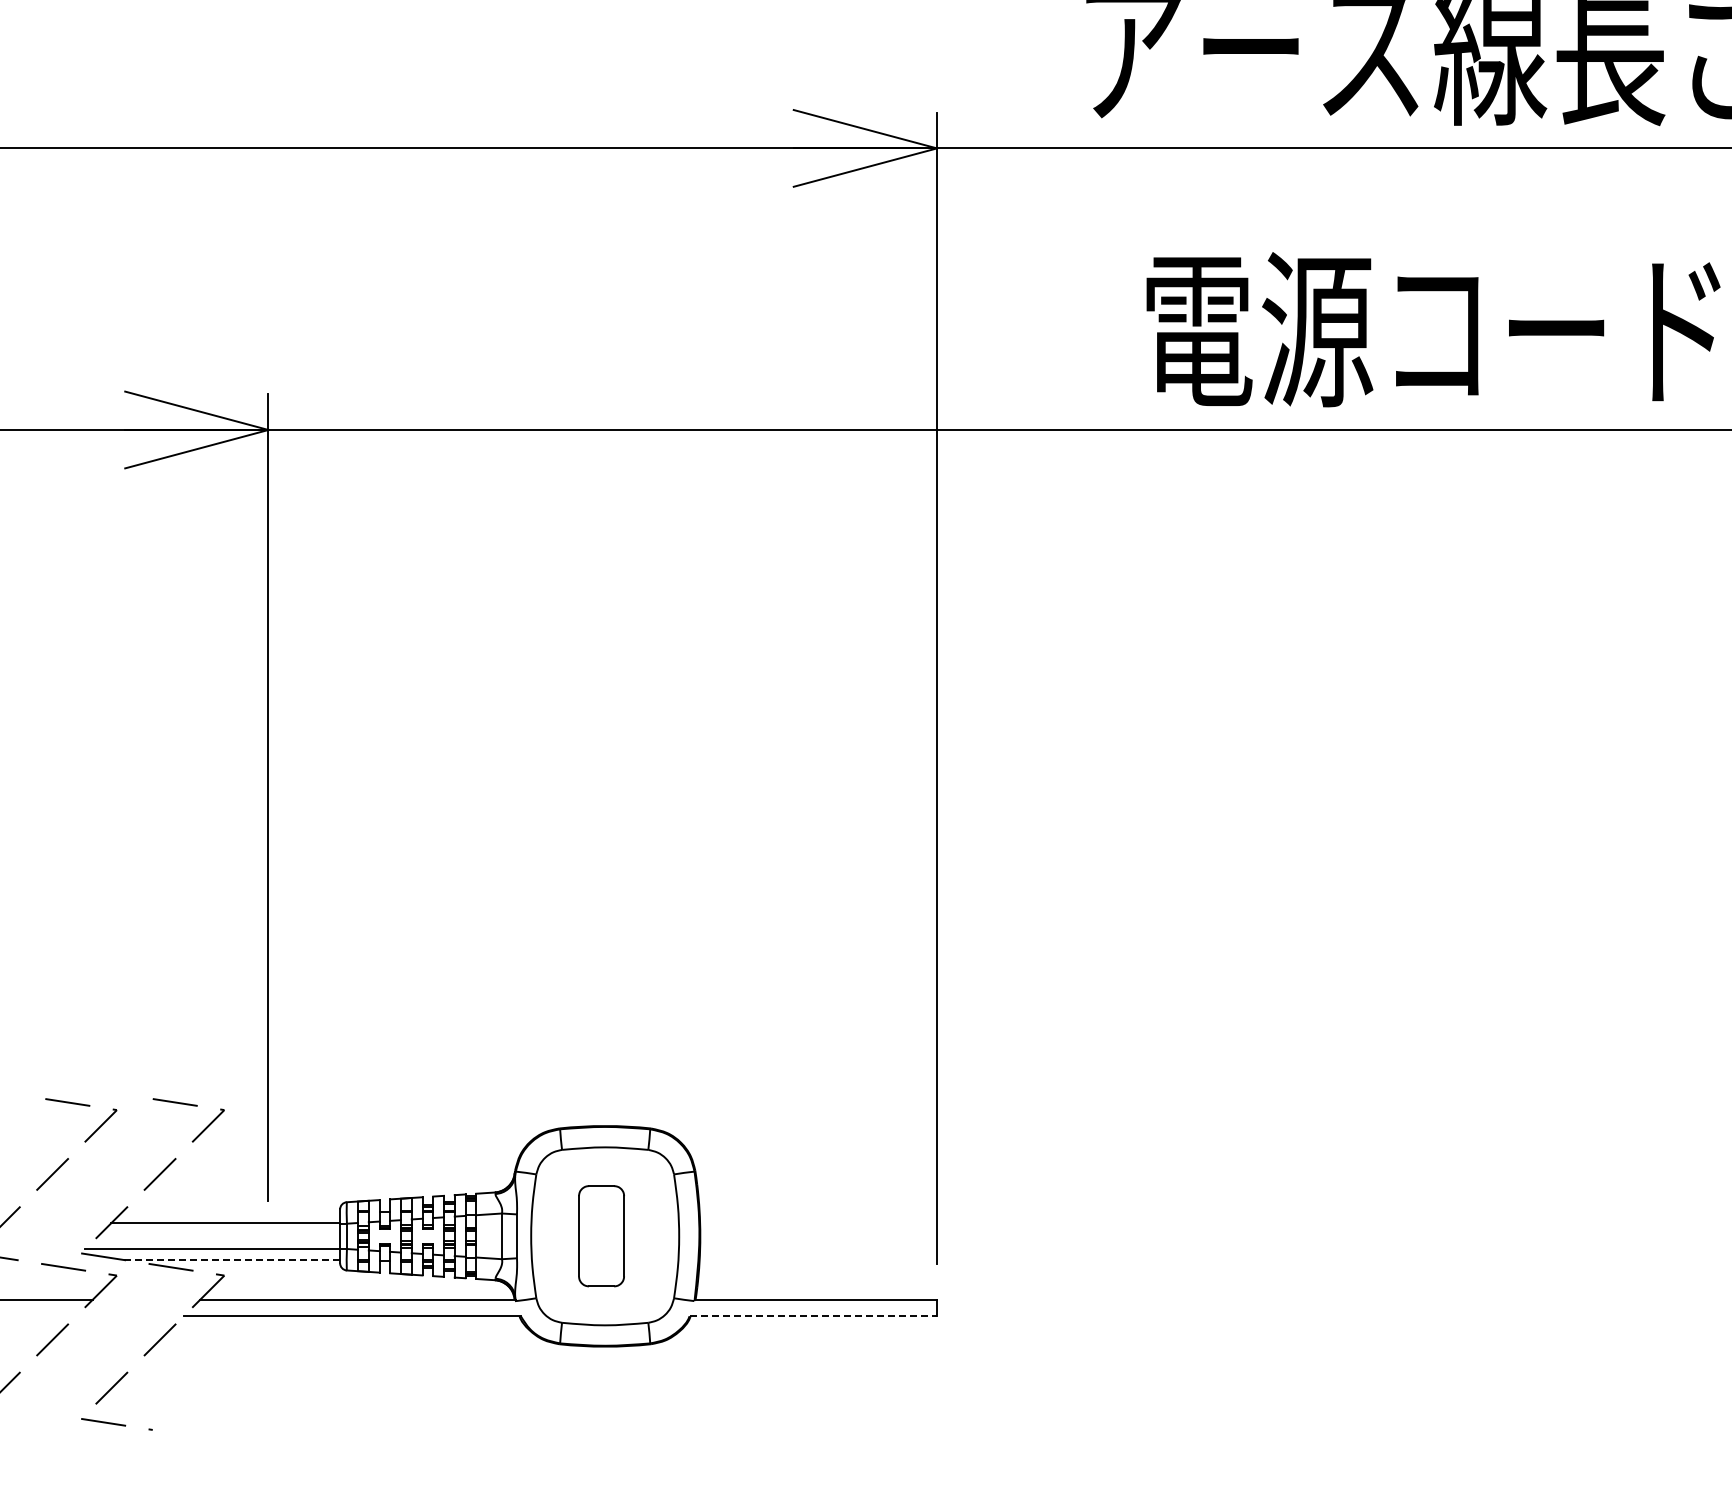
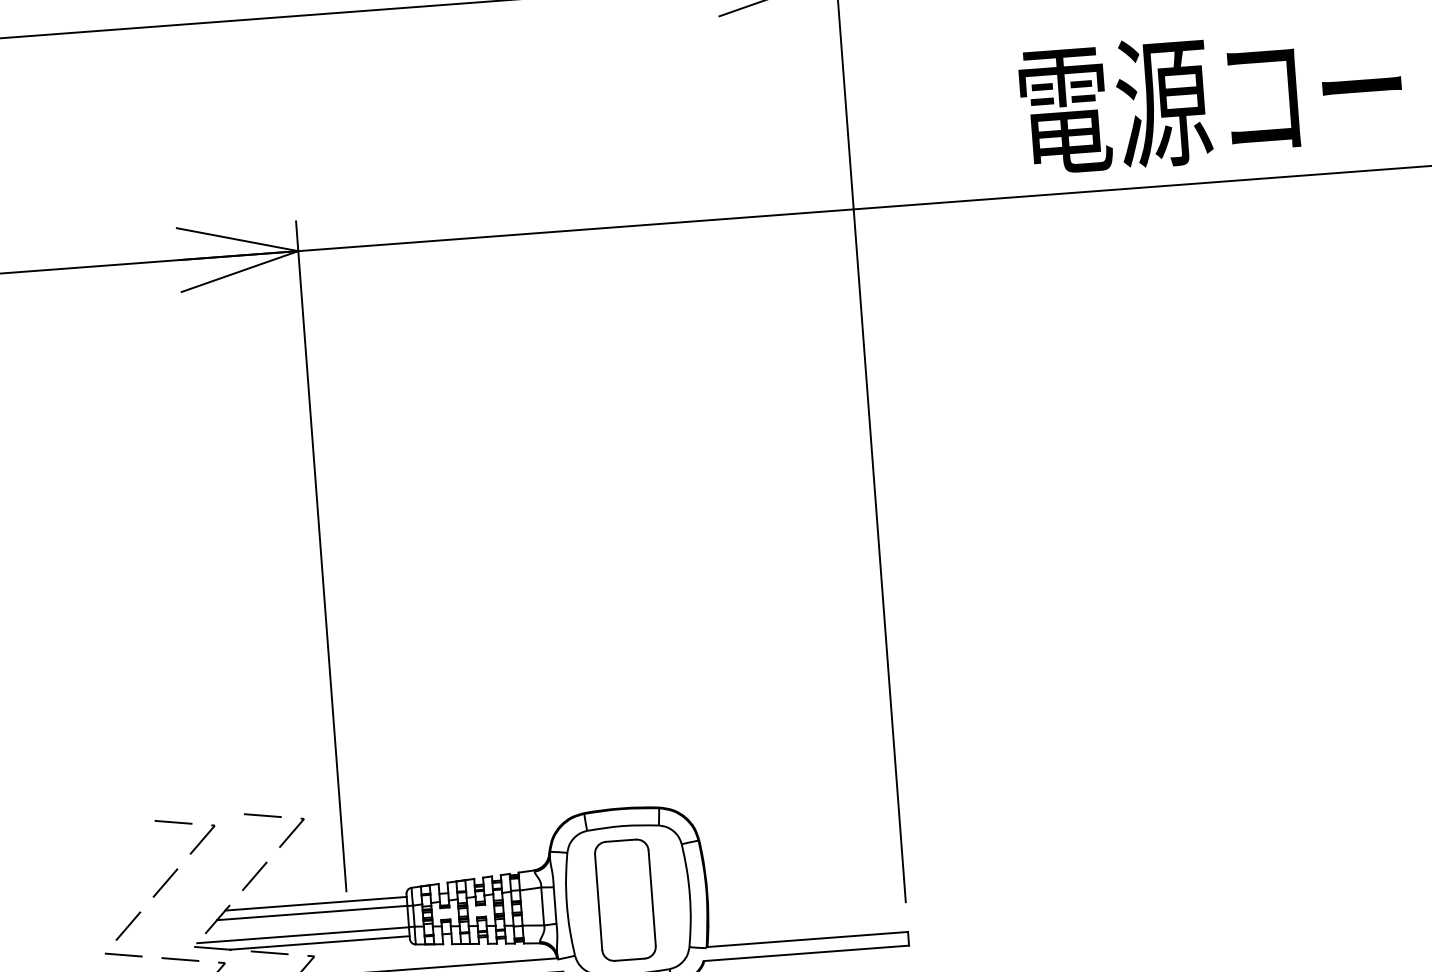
line: (230, 1212) -> (315, 903), added
part: (601, 1235) -> (625, 899), size x1.43
line: (231, 1260) -> (319, 943), dashed -> solid
line: (813, 1316) -> (806, 953), dashed -> solid

